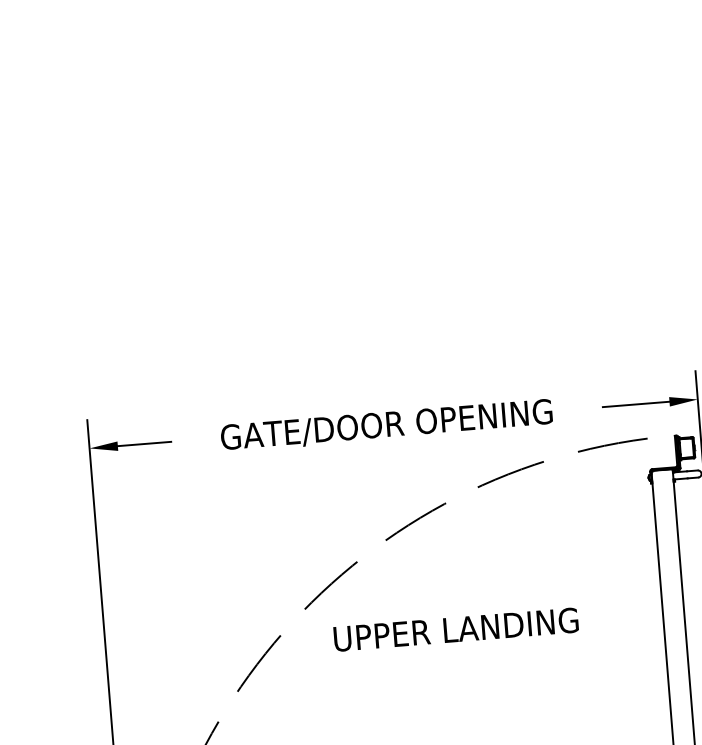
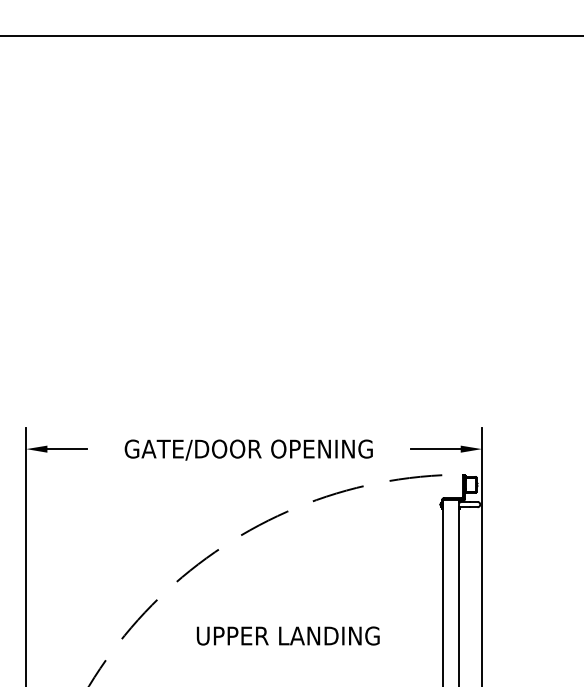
text: (455, 629) -> (287, 635), moved

